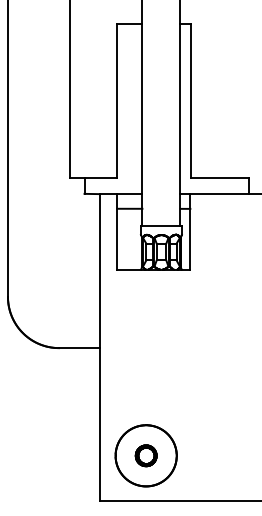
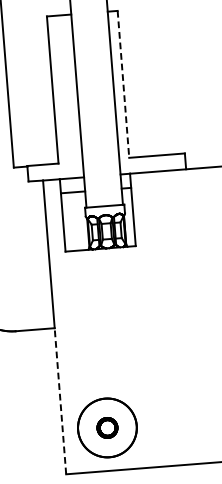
line: (190, 100) -> (123, 83), solid -> dashed
line: (99, 423) -> (60, 400), solid -> dashed

